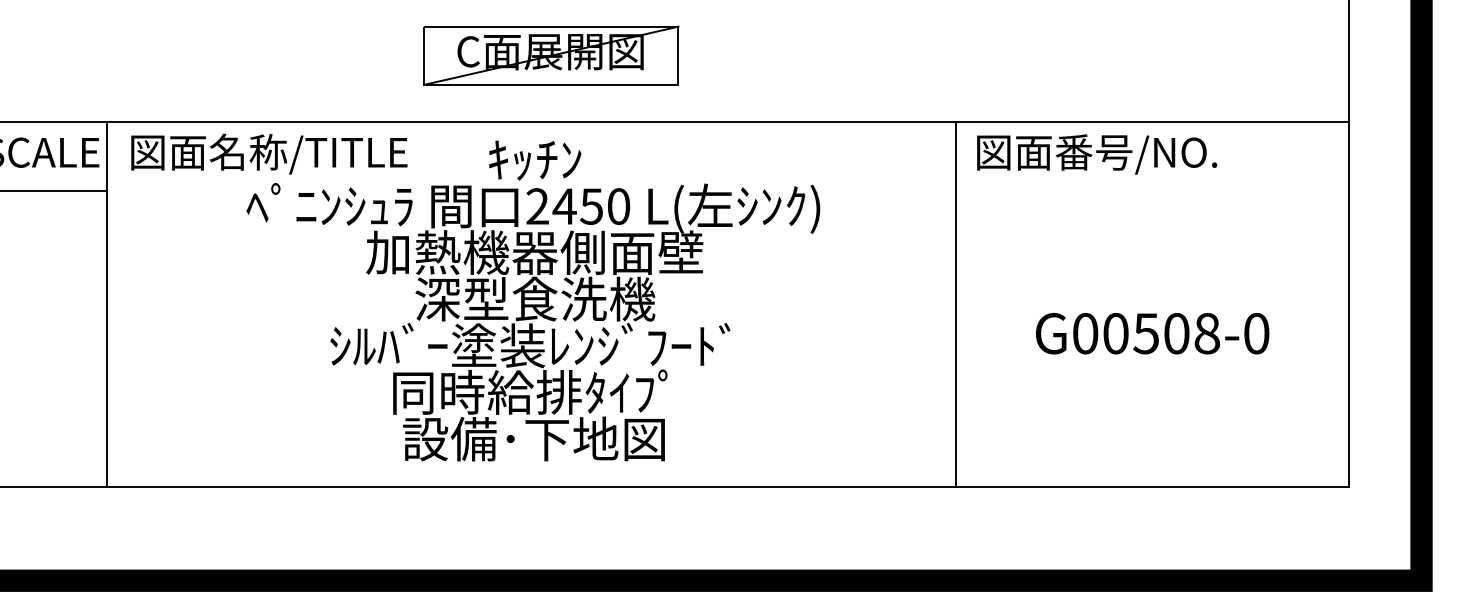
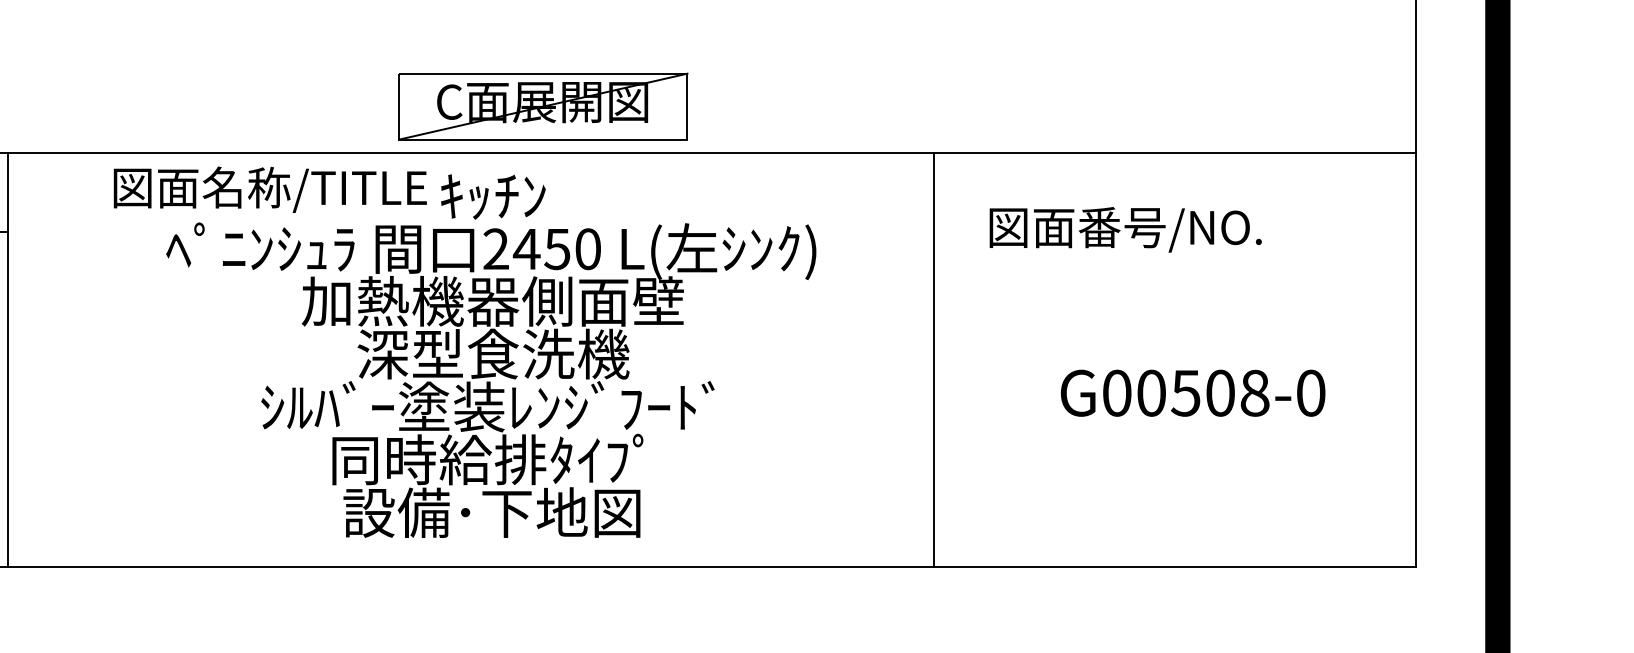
part: (551, 55) -> (543, 106), moved
text: (269, 153) -> (270, 189), moved
text: (1097, 154) -> (1126, 229), moved
line: (955, 304) -> (933, 360), moved

